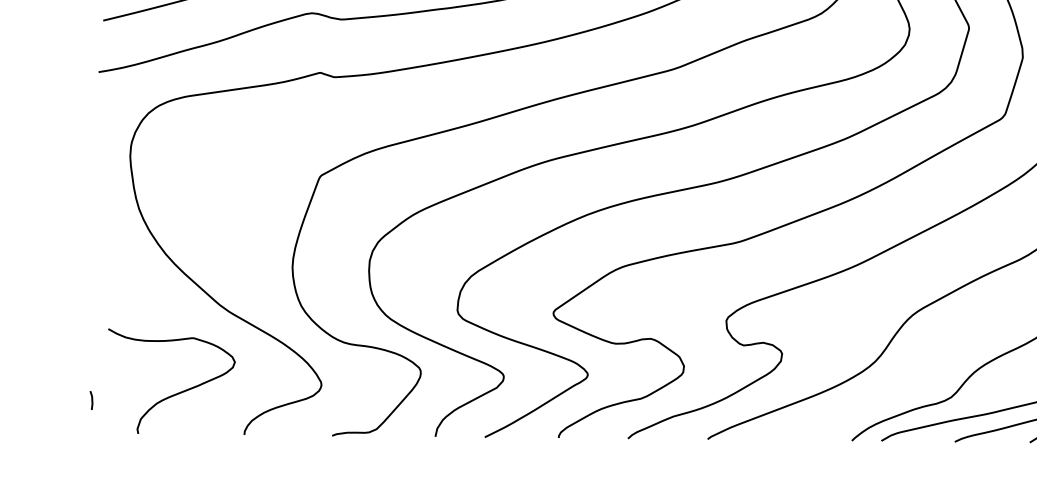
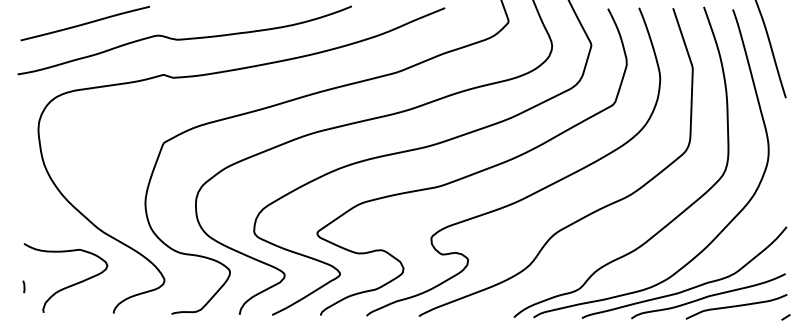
line: (90, 399) -> (23, 286), moved

